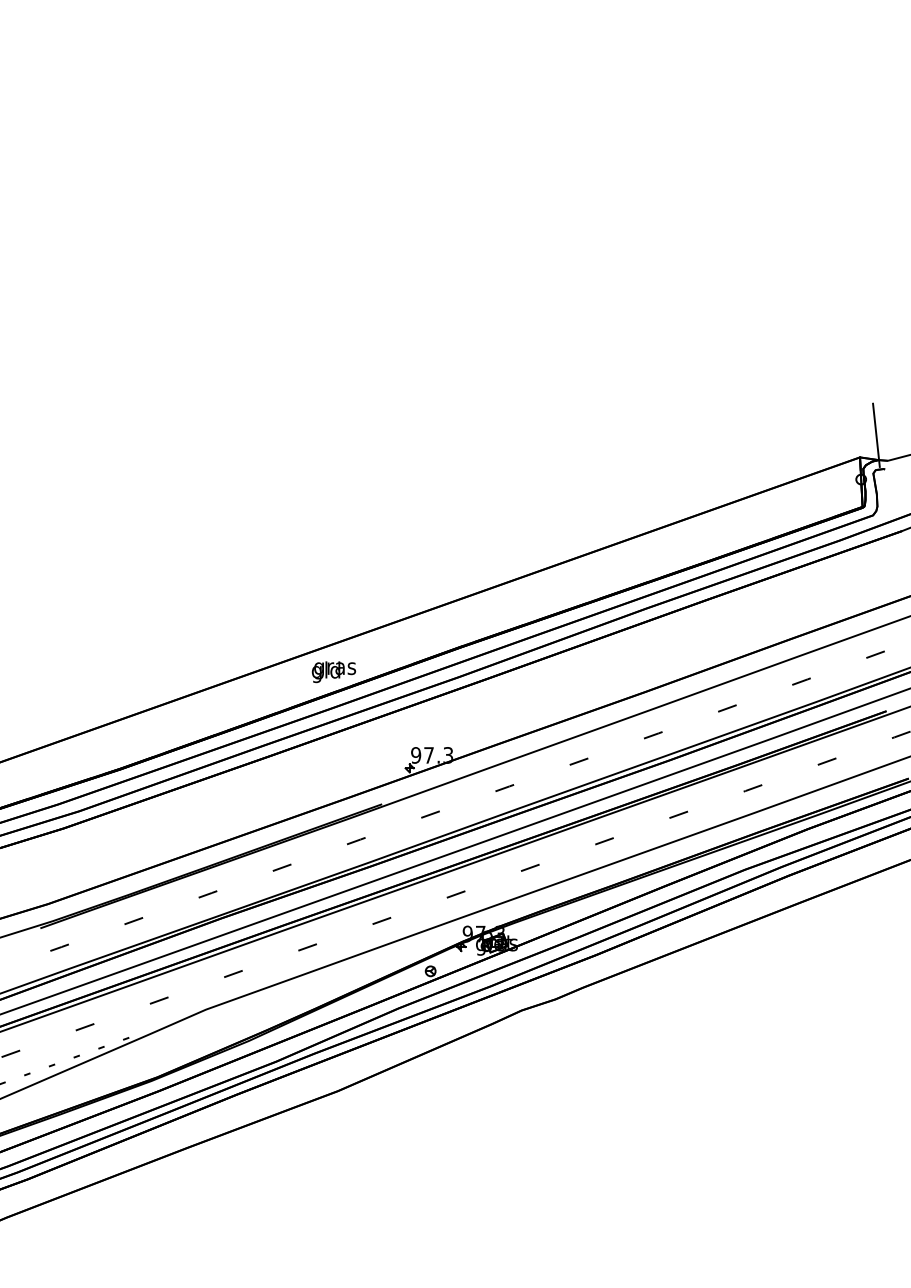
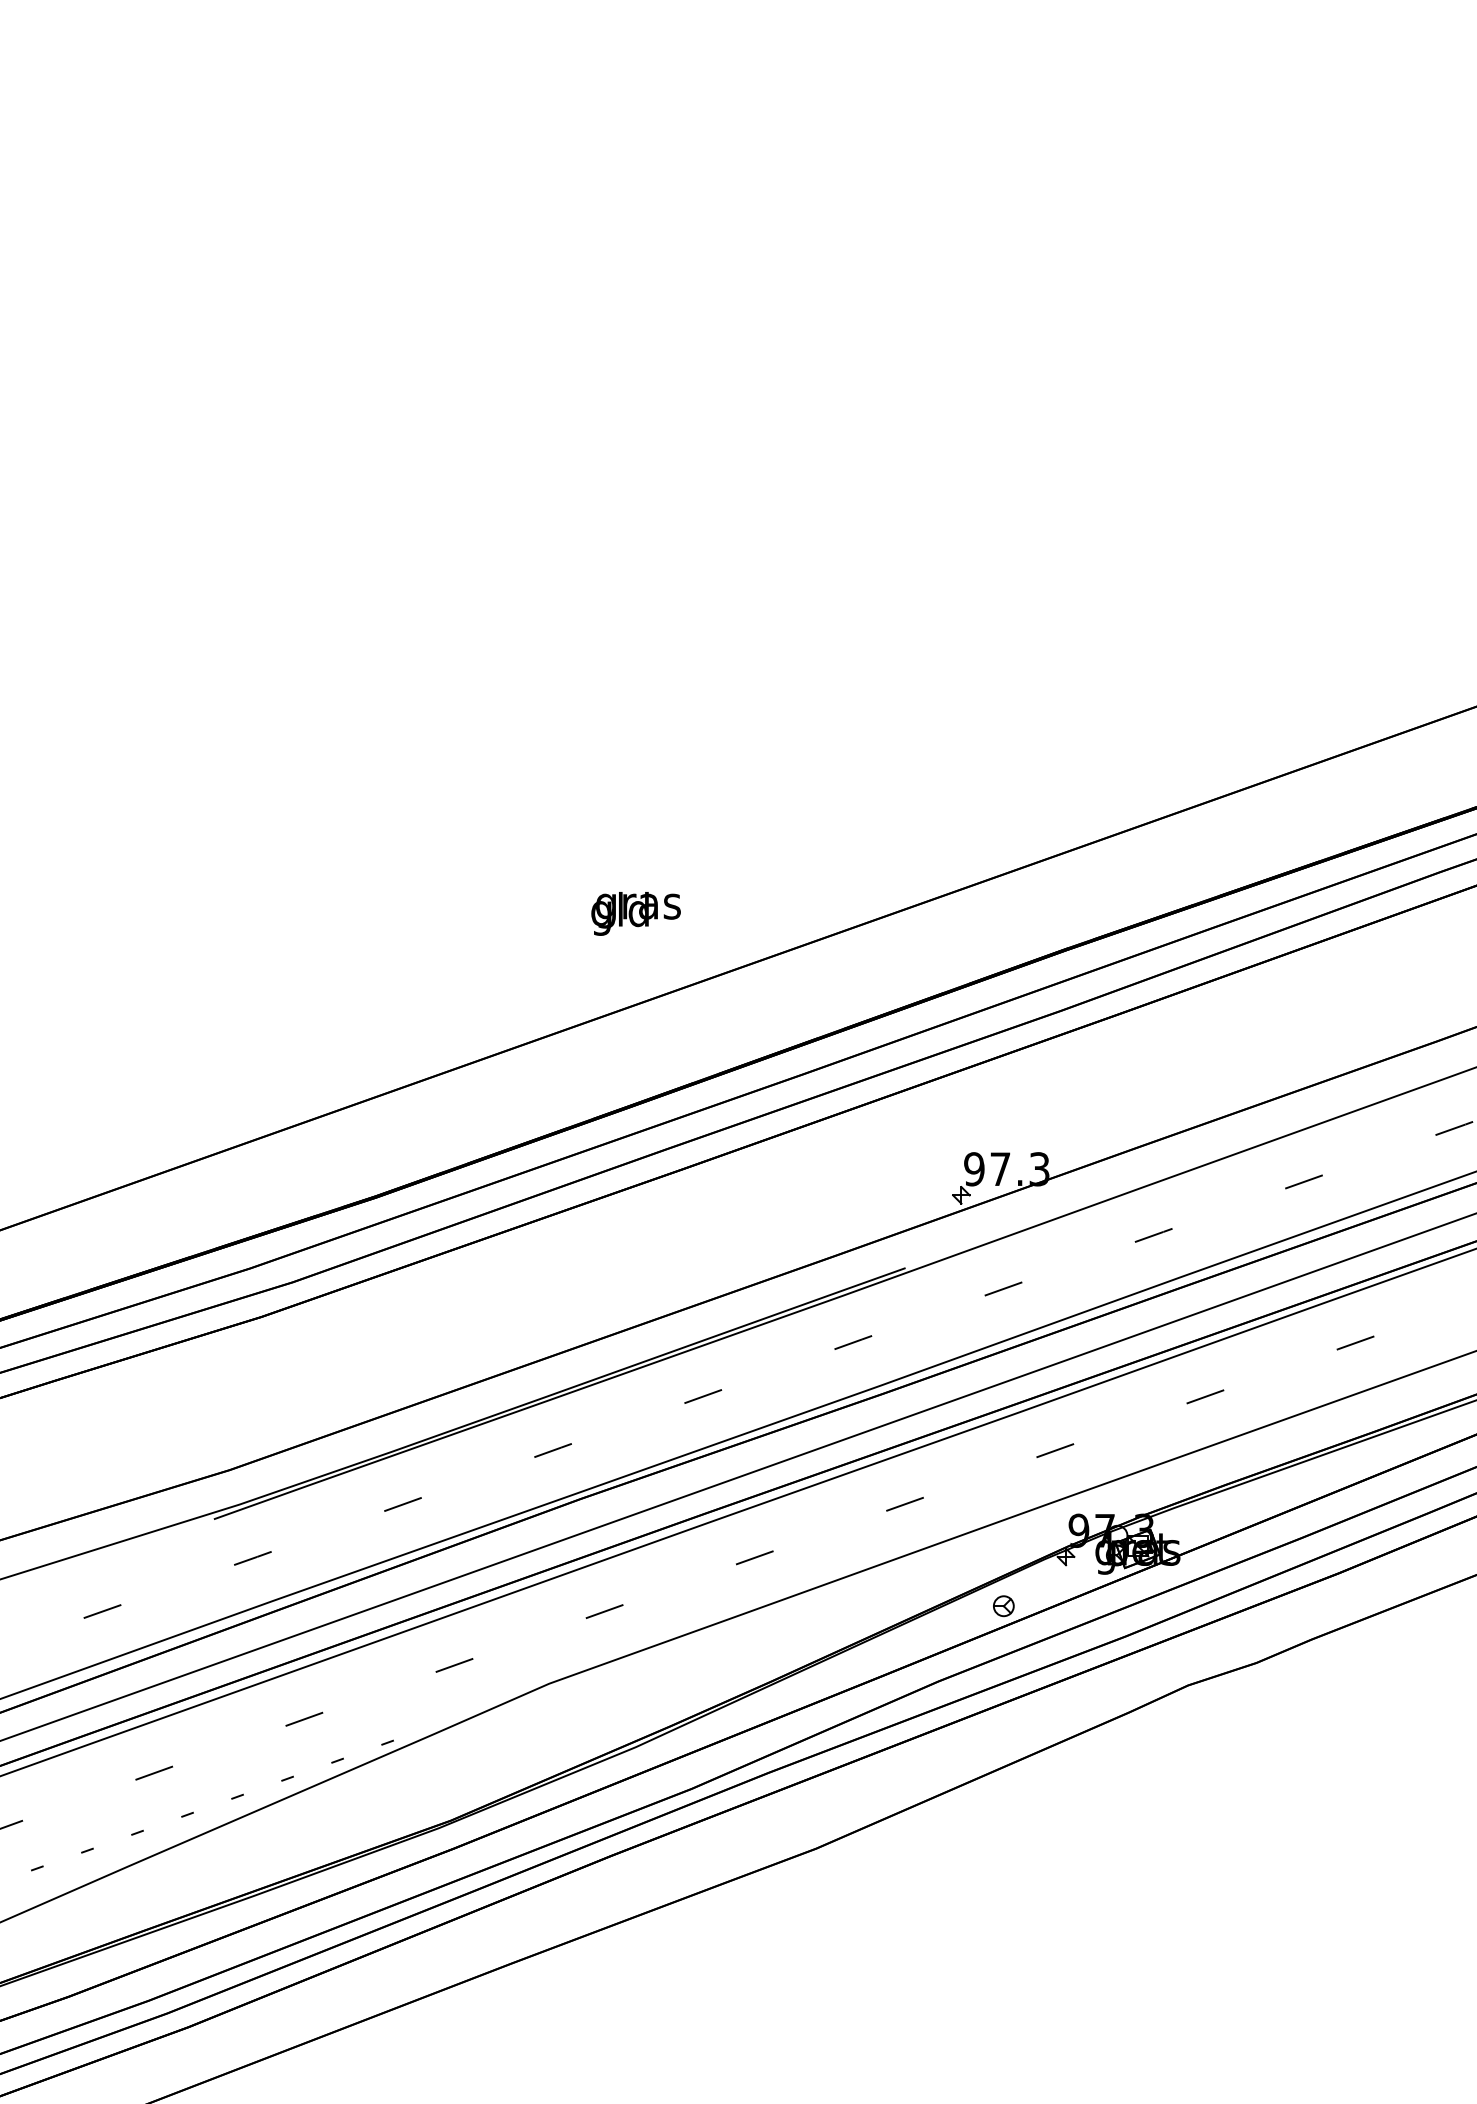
text: (333, 672) -> (635, 914), moved

